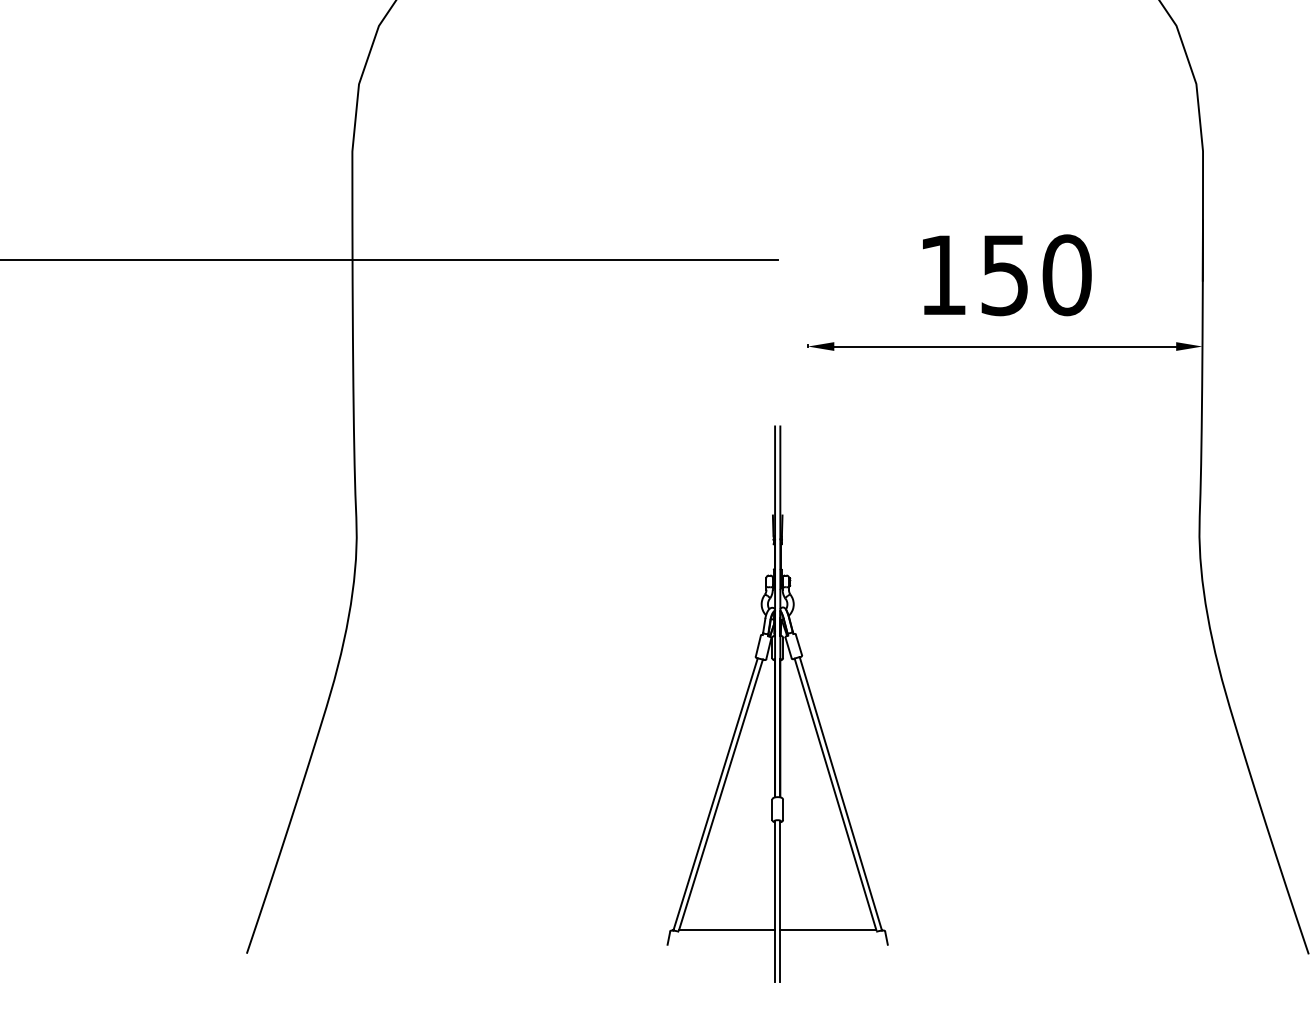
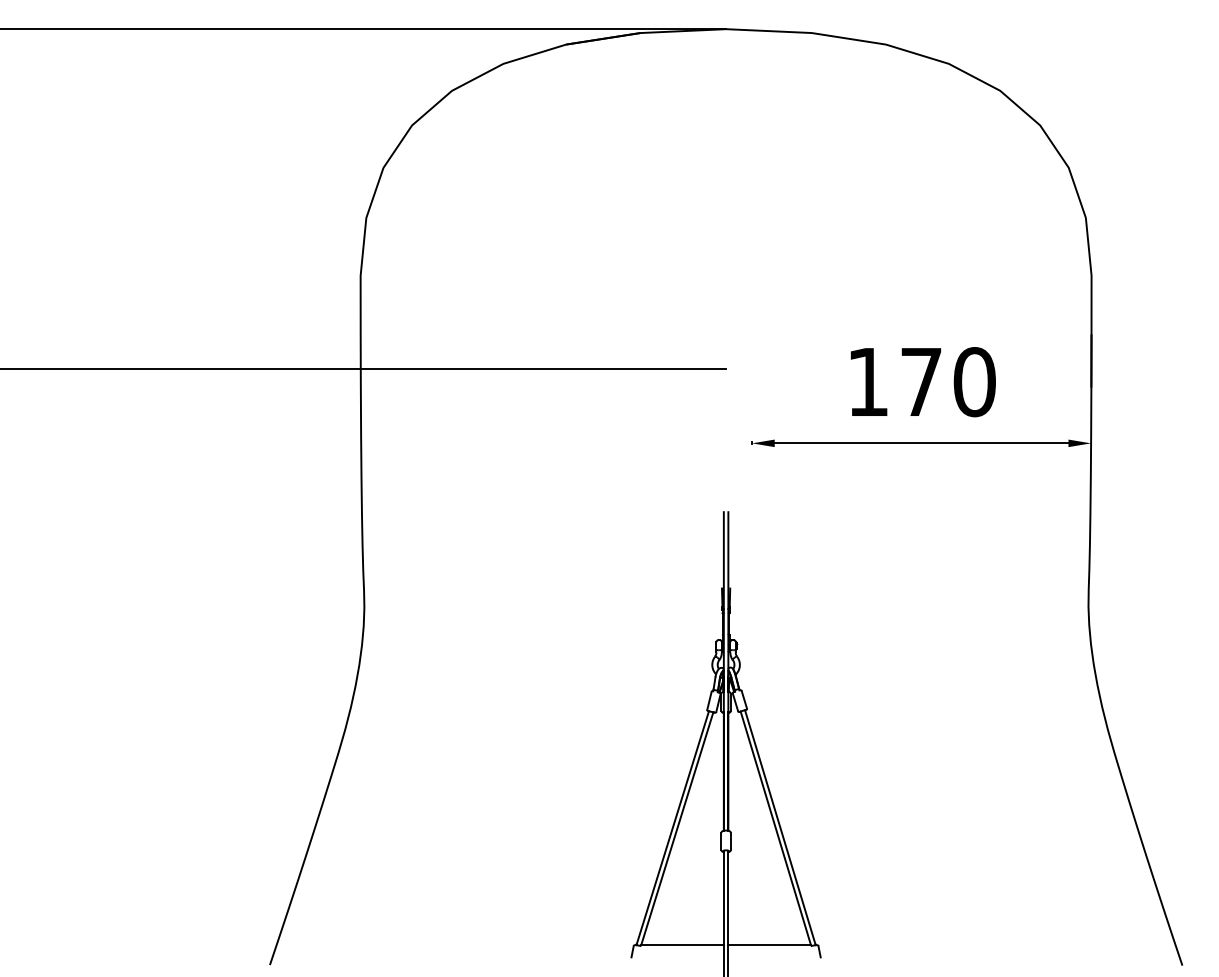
text: (1005, 275) -> (921, 382), 150 -> 170

